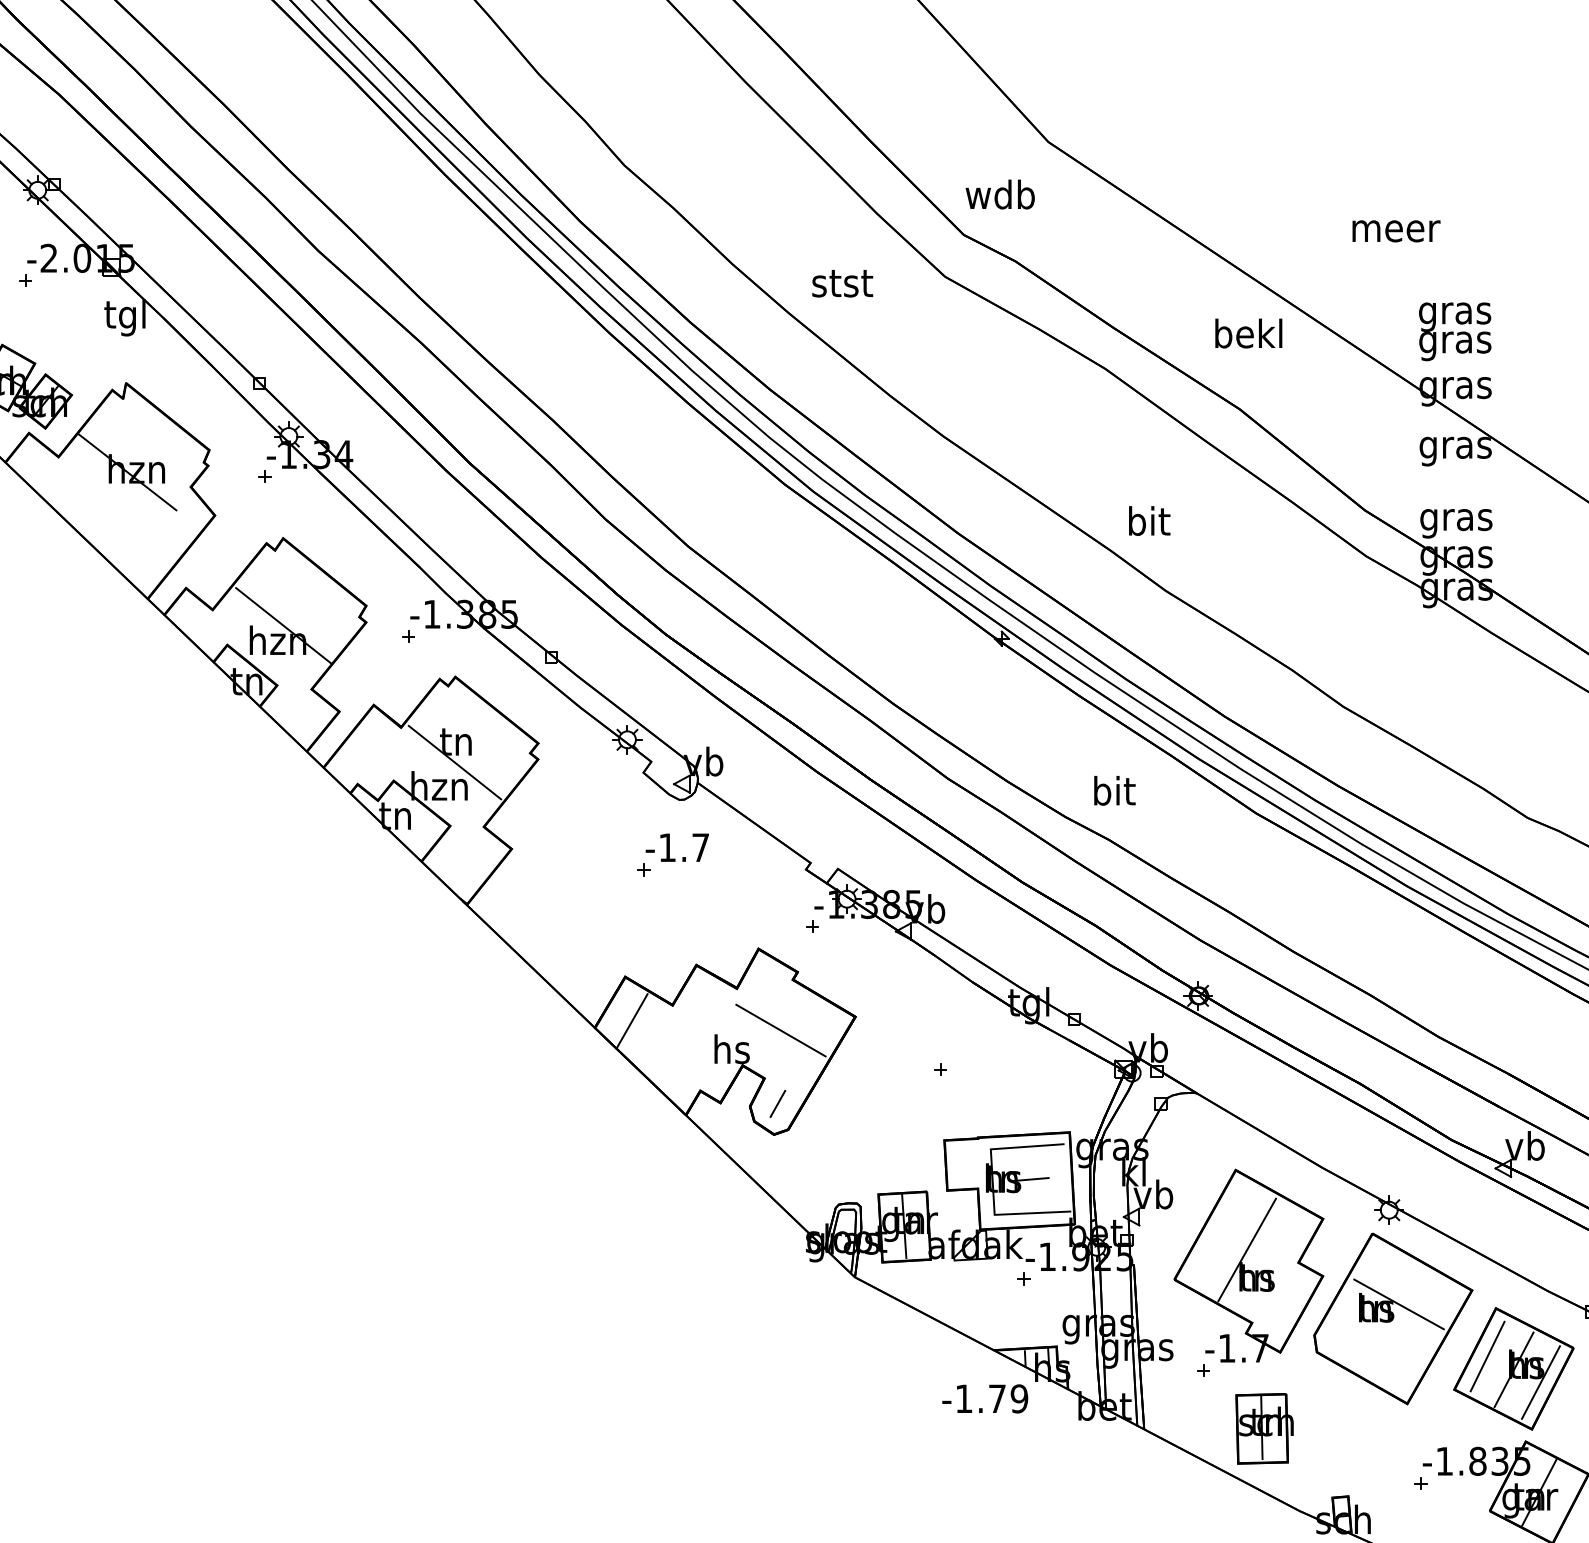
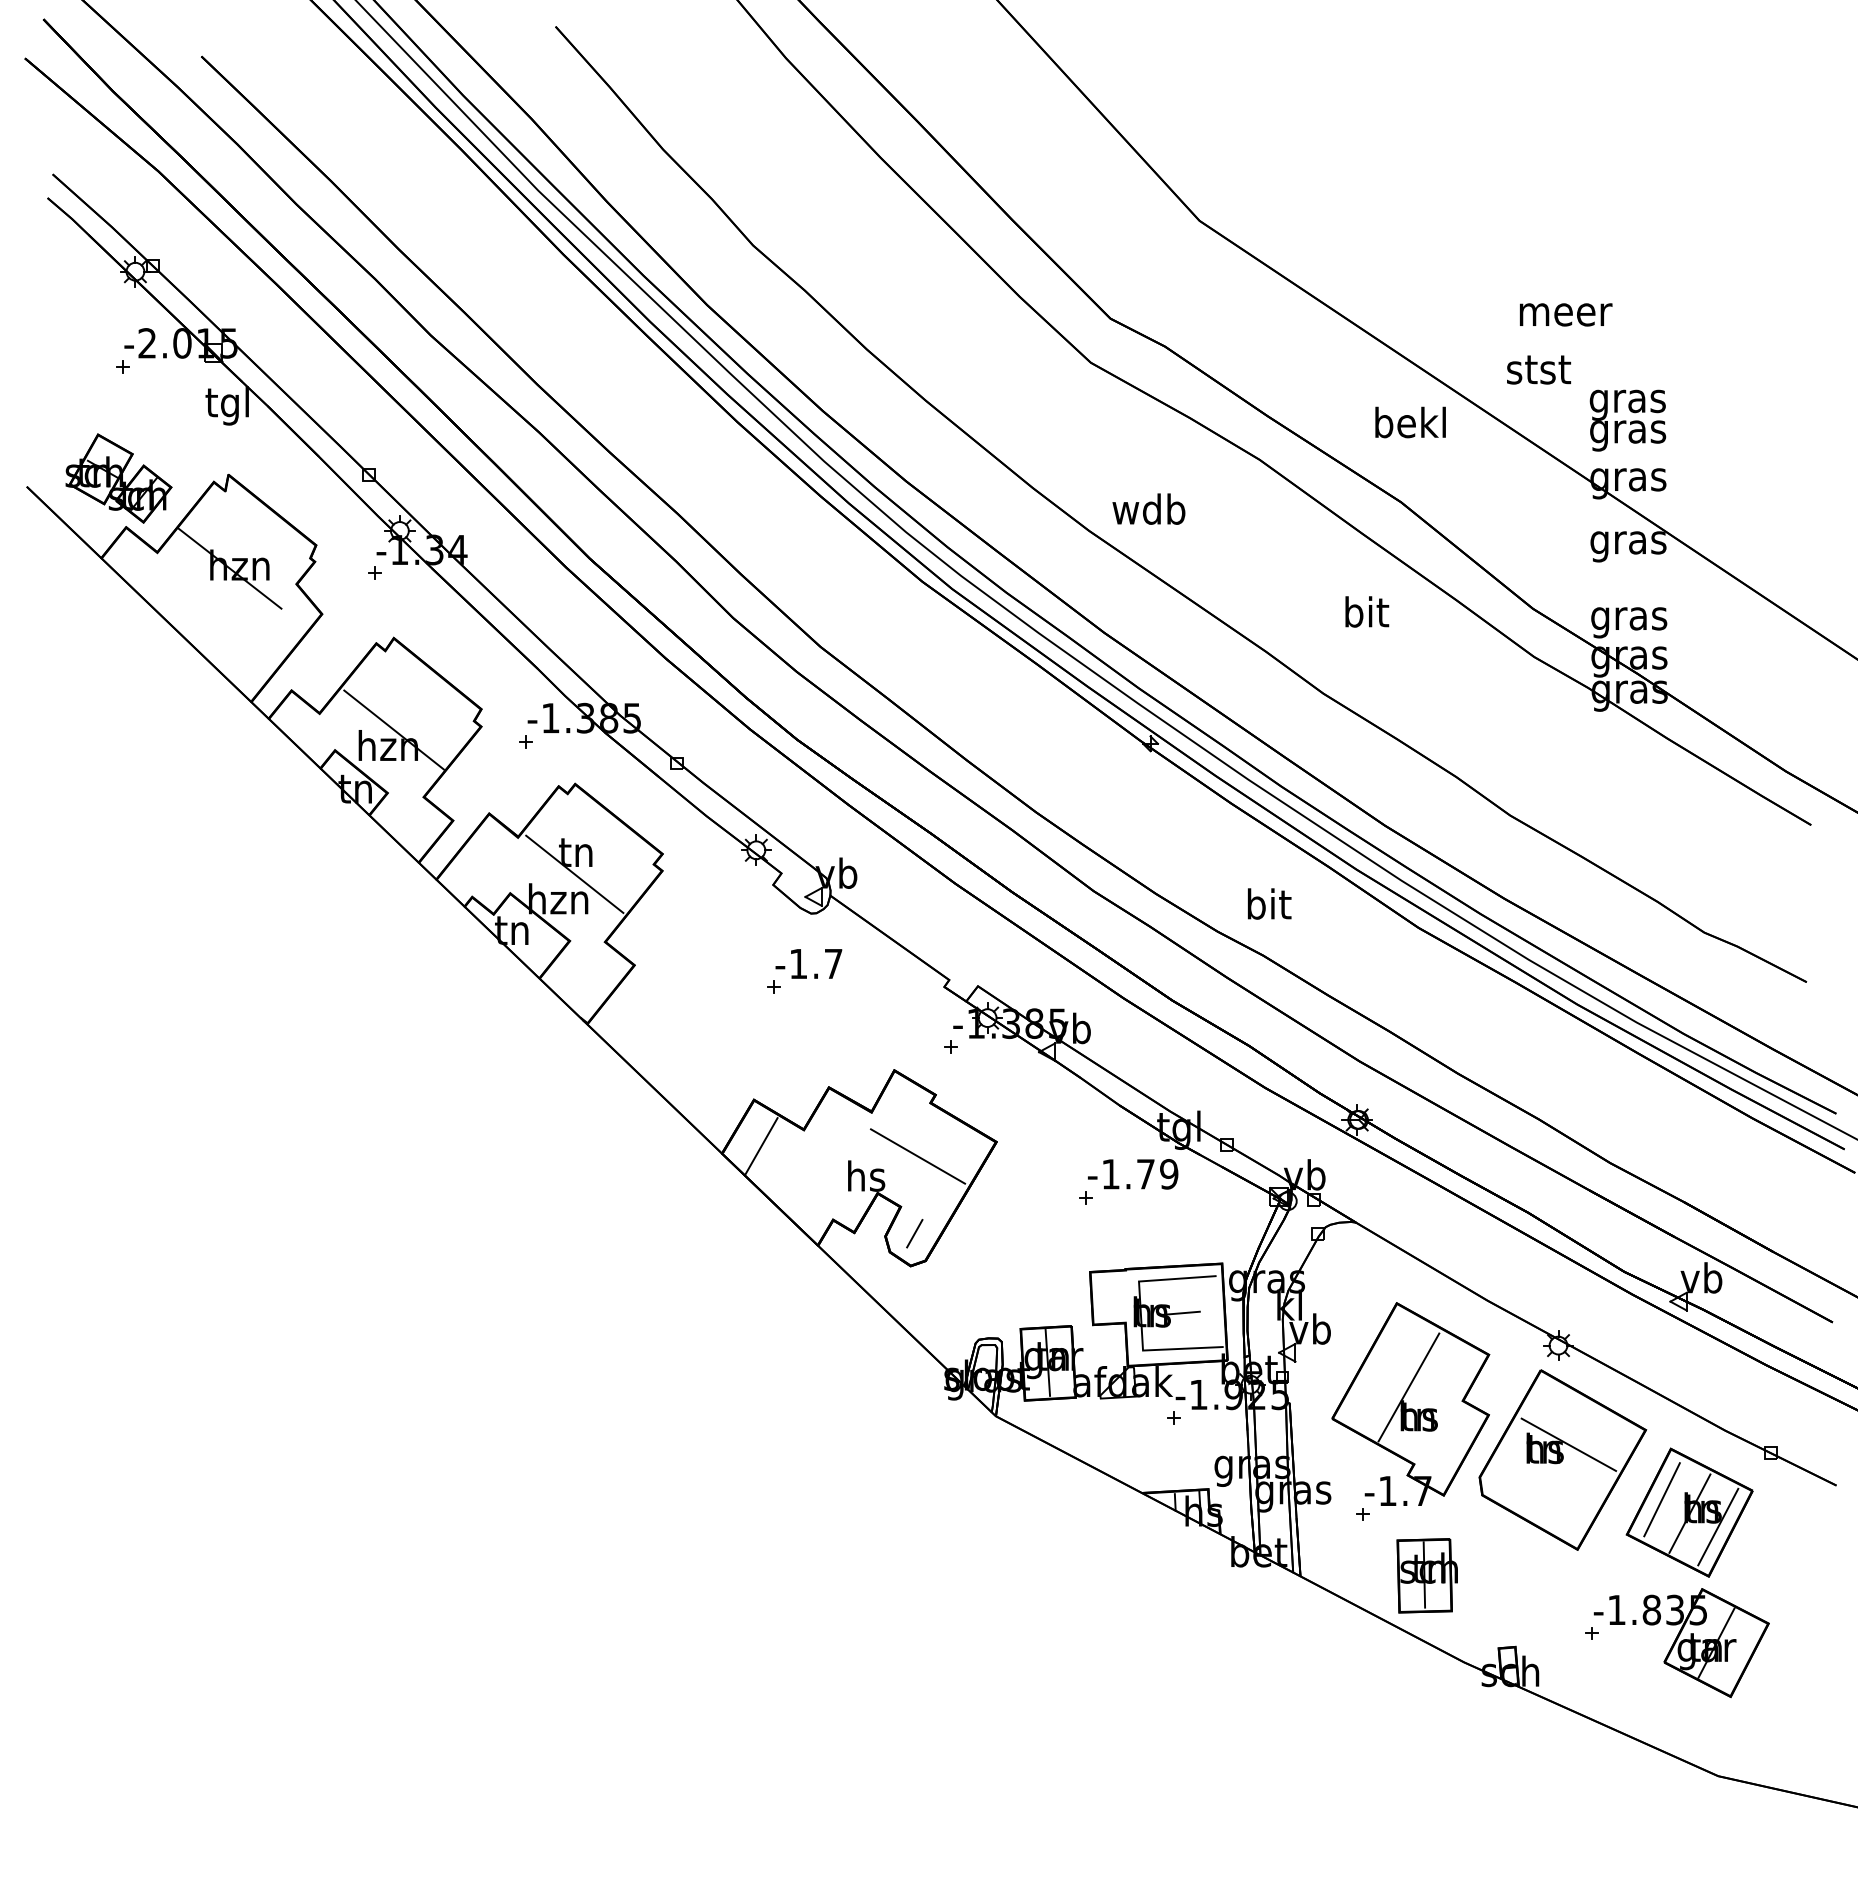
text: (999, 193) -> (1148, 508), moved
text: (842, 283) -> (1538, 369), moved
text: (1149, 520) -> (1367, 611), moved
text: (985, 1399) -> (1133, 1174), moved

